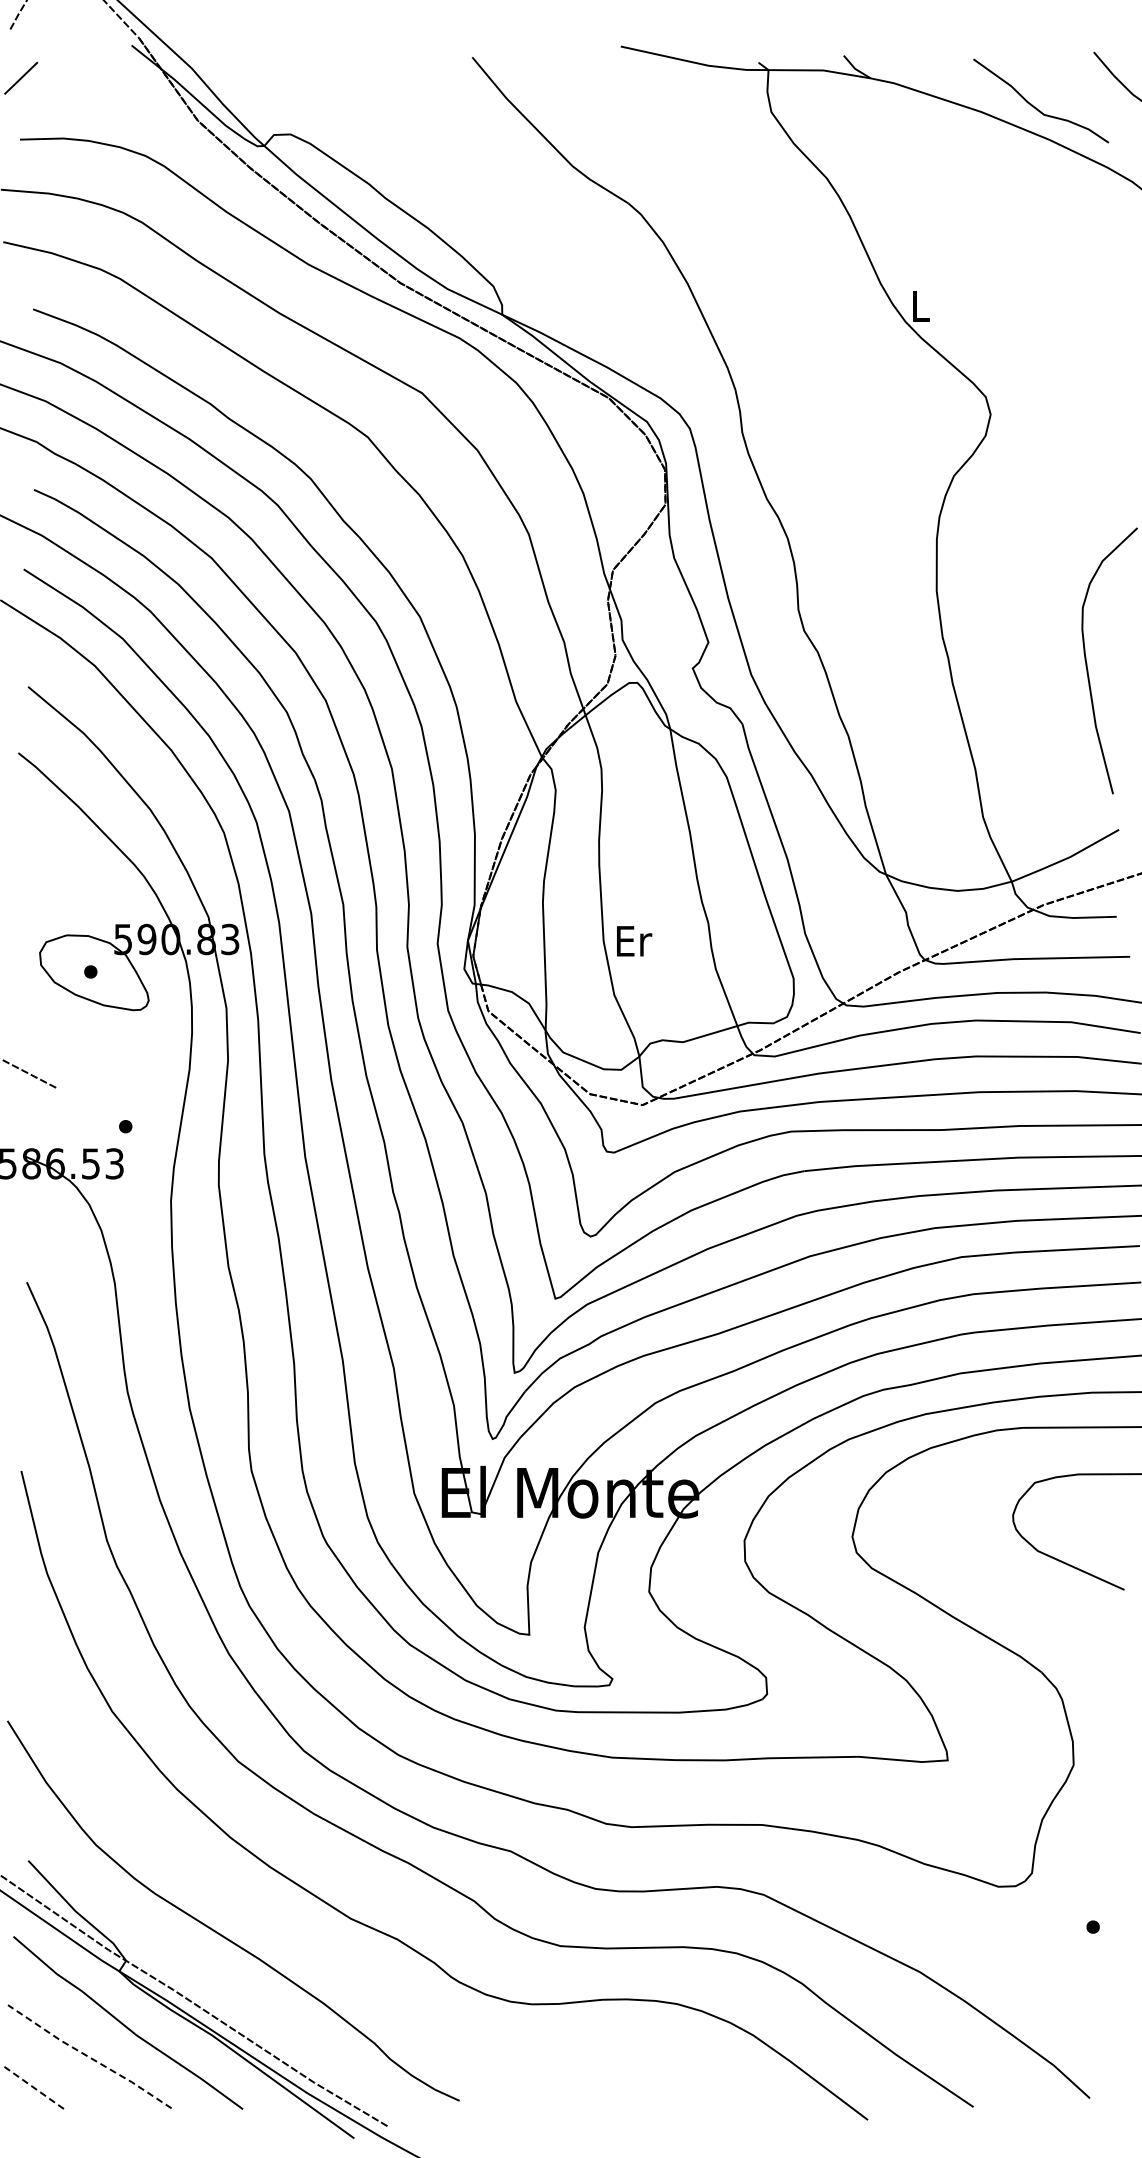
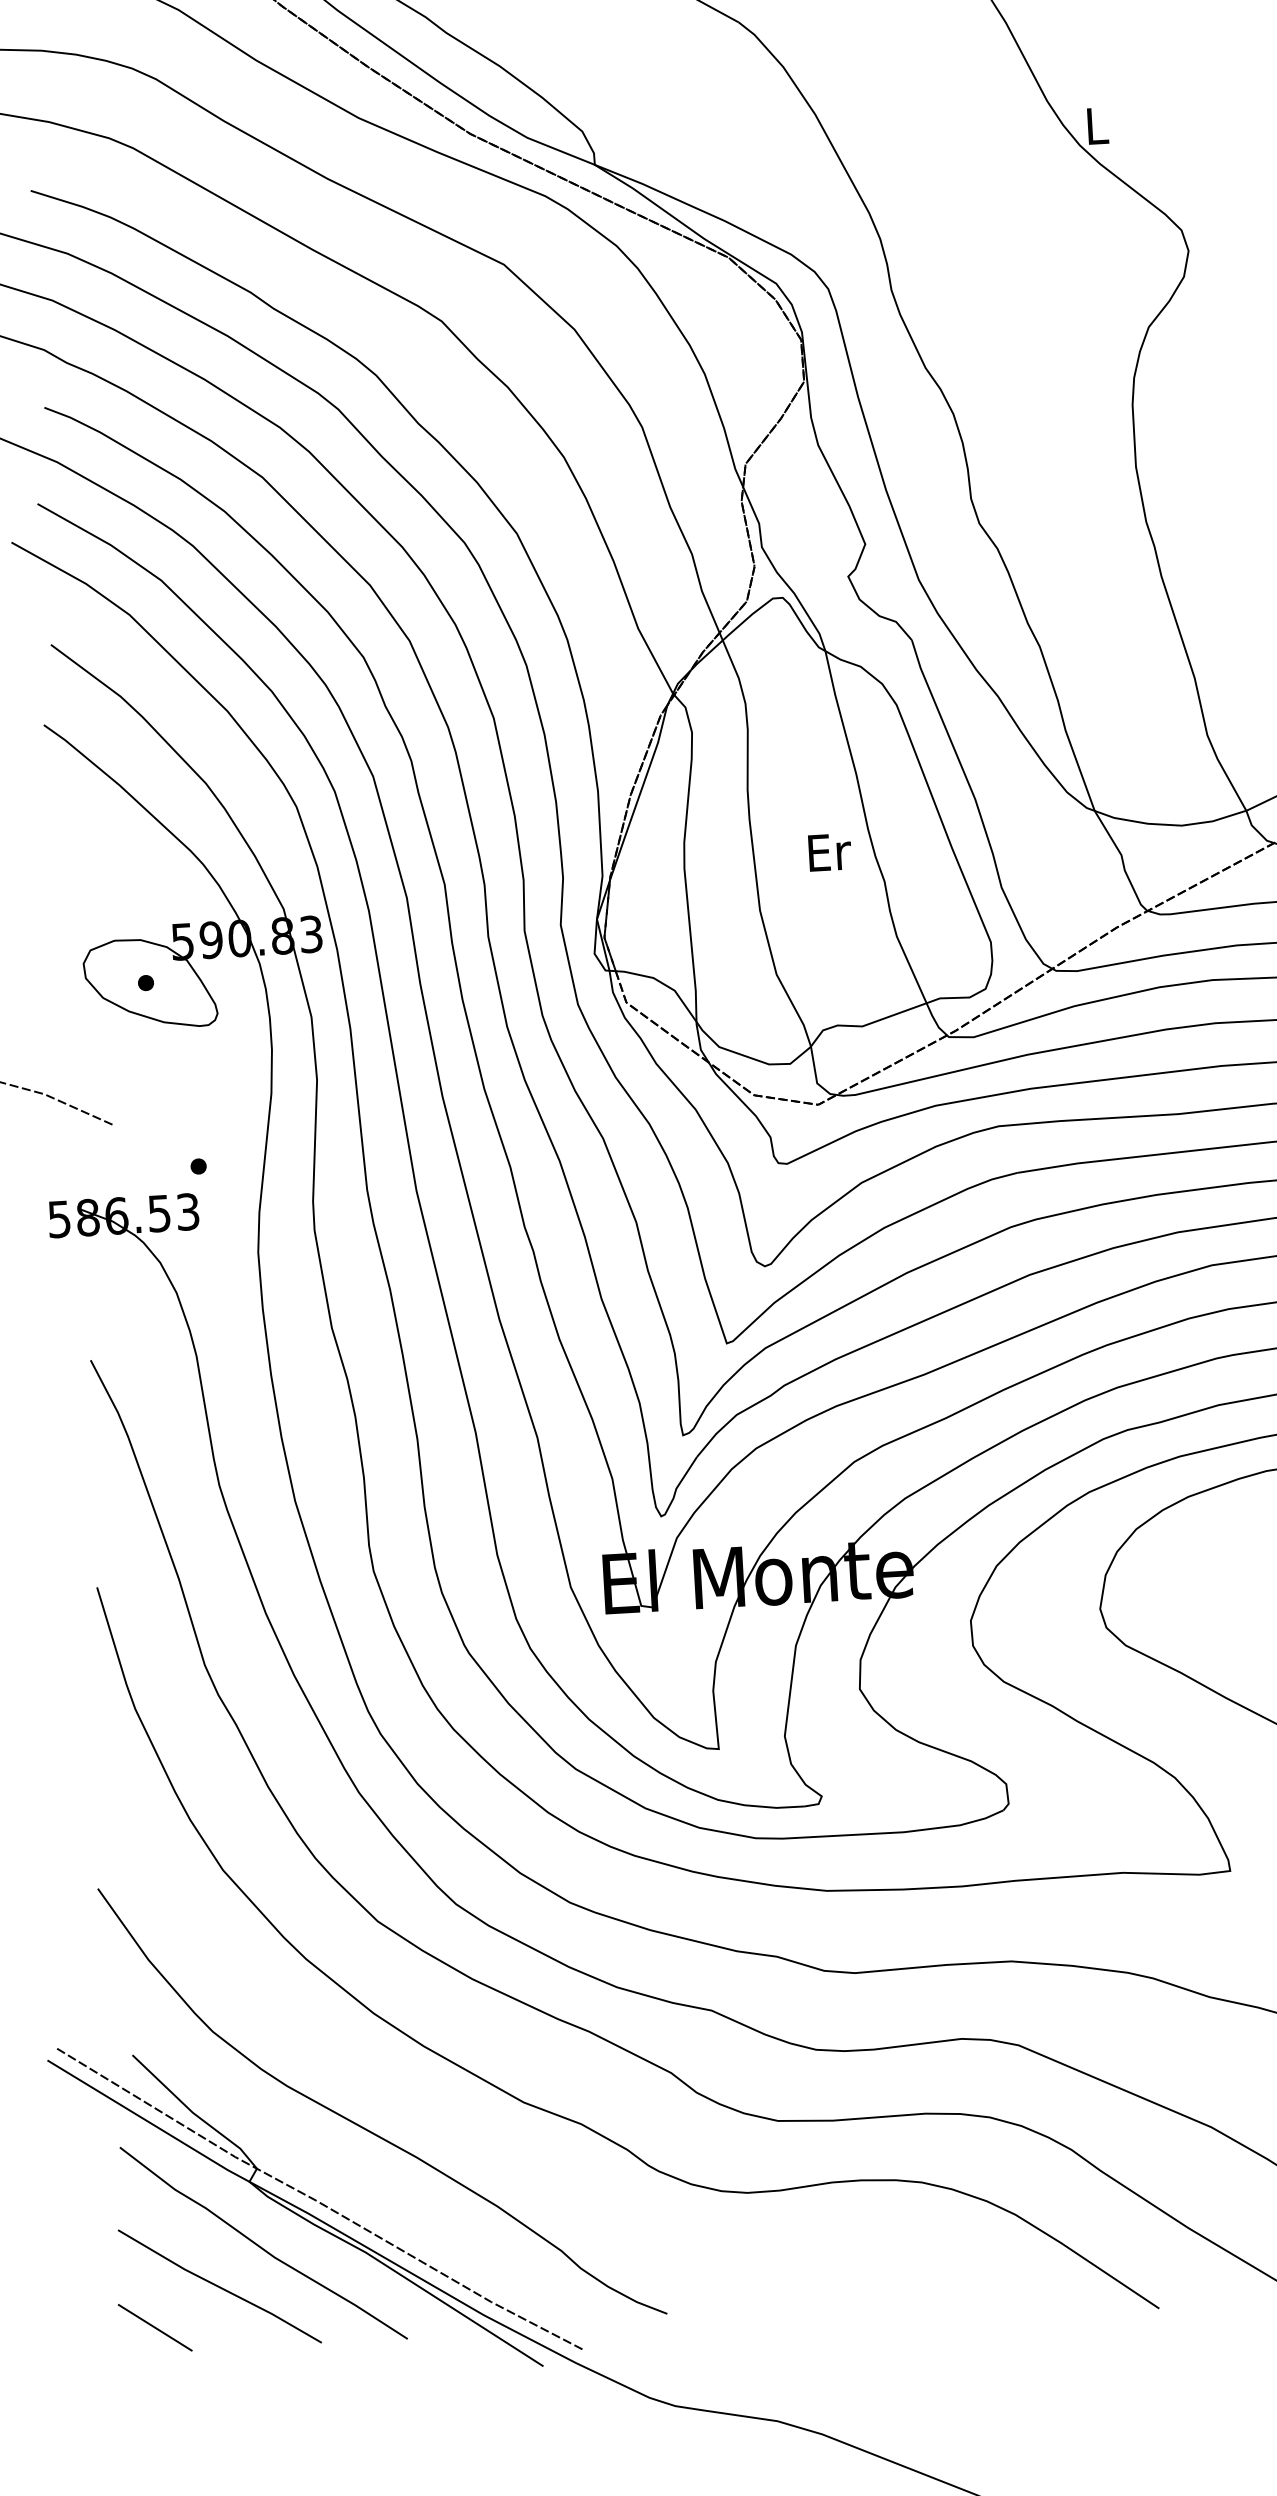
text: (634, 941) -> (830, 852), moved
line: (88, 2056) -> (218, 2286), dashed -> solid
line: (33, 2087) -> (154, 2327), dashed -> solid

